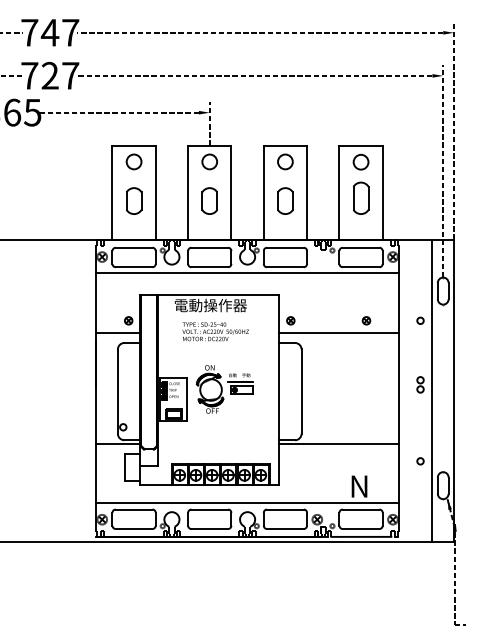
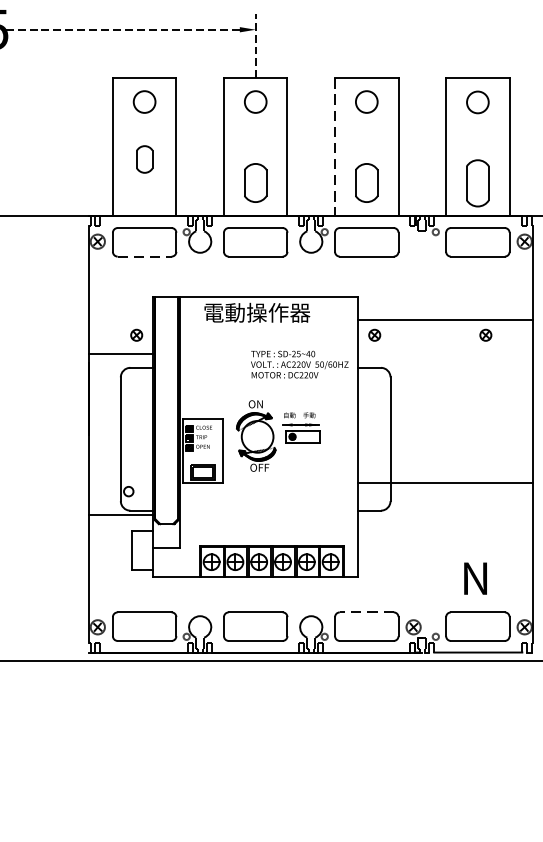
line: (263, 193) -> (334, 148), solid -> dashed
part: (361, 197) -> (478, 182), moved
part: (134, 200) -> (145, 158), size x0.7
part: (209, 200) -> (255, 182), moved
part: (285, 200) -> (366, 182), moved
line: (134, 267) -> (145, 257), solid -> dashed
line: (247, 273) -> (311, 265), removed
text: (215, 331) -> (299, 364), moved
line: (338, 333) -> (444, 320), moved
line: (338, 443) -> (444, 483), moved
line: (247, 503) -> (311, 603), removed
line: (284, 509) -> (365, 612), solid -> dashed

